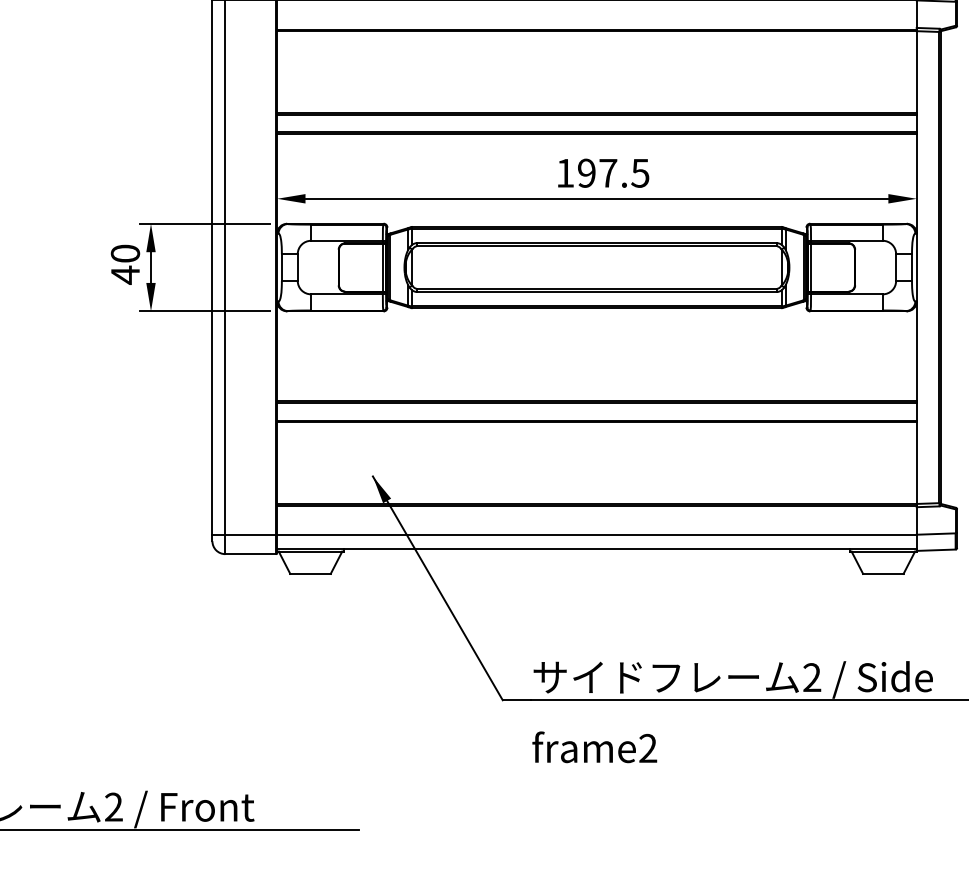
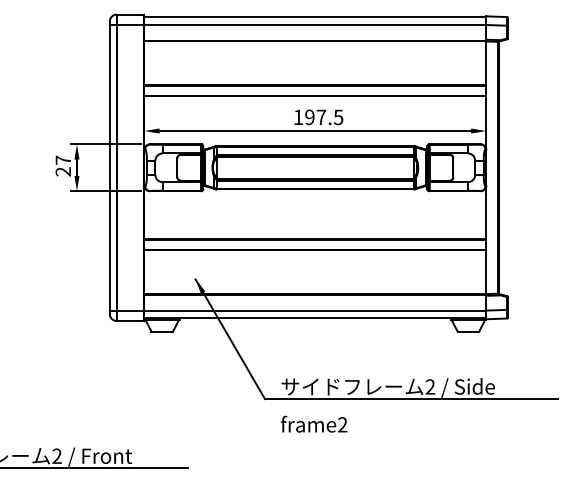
text: (125, 265) -> (63, 166), 40 -> 27

